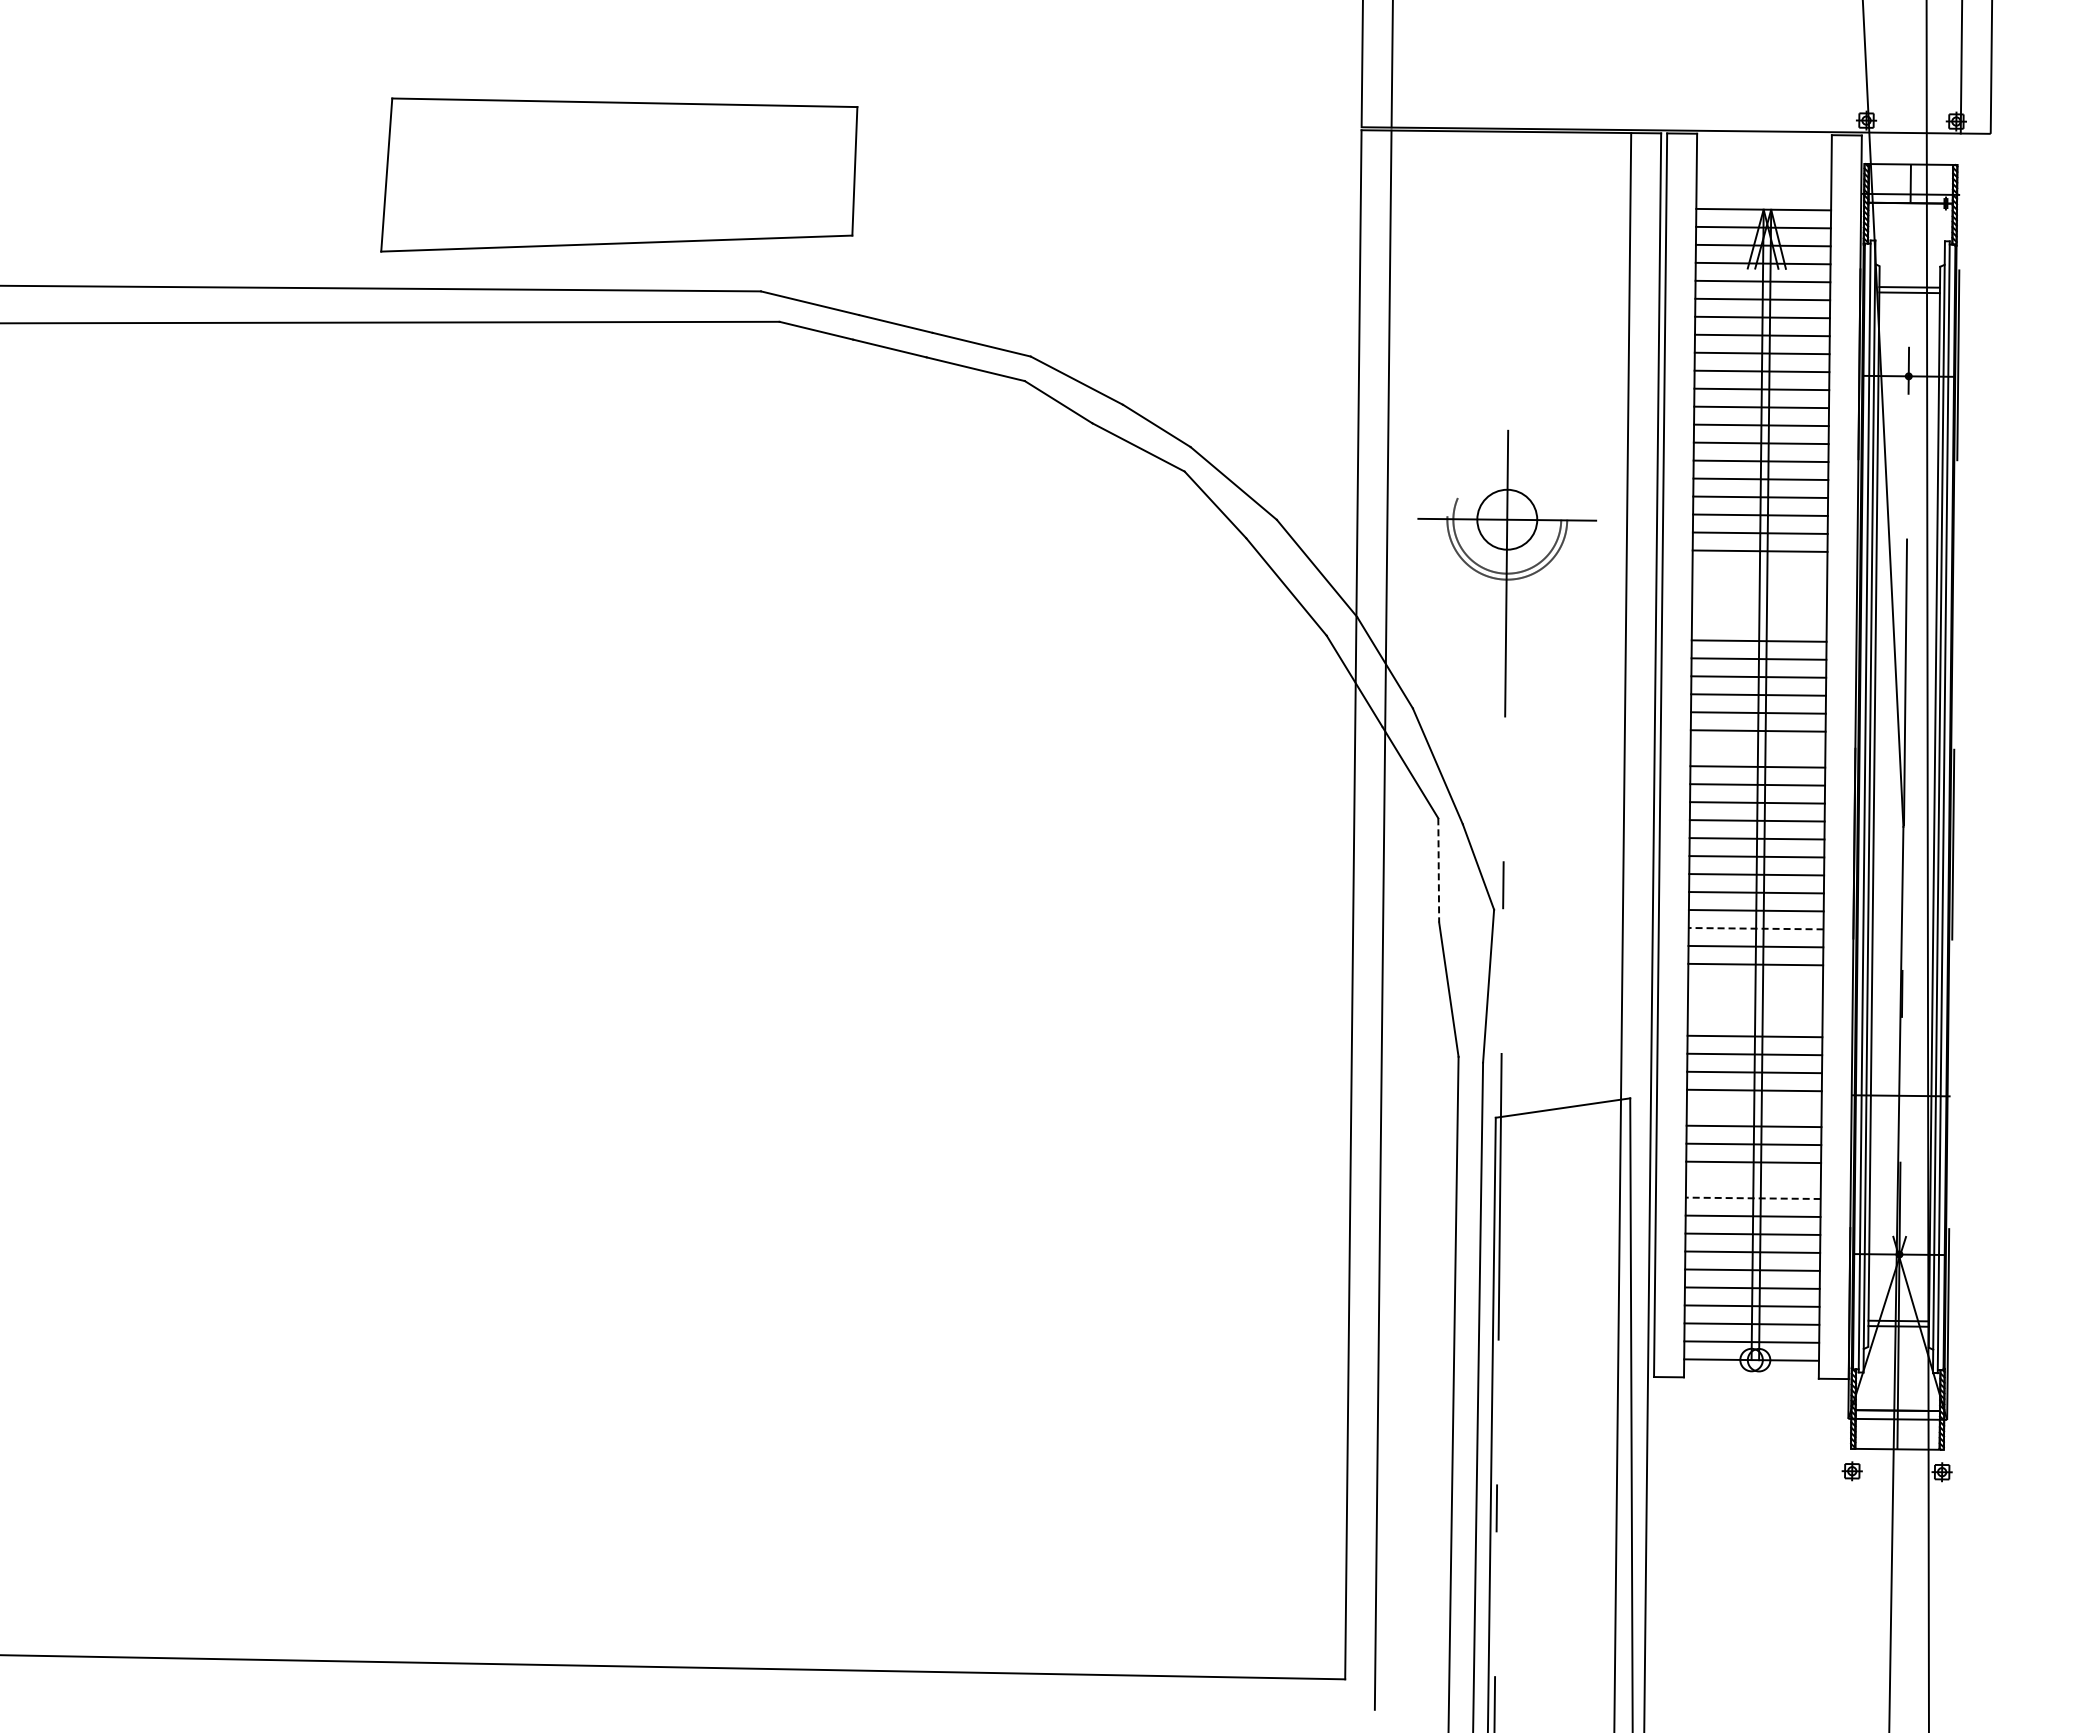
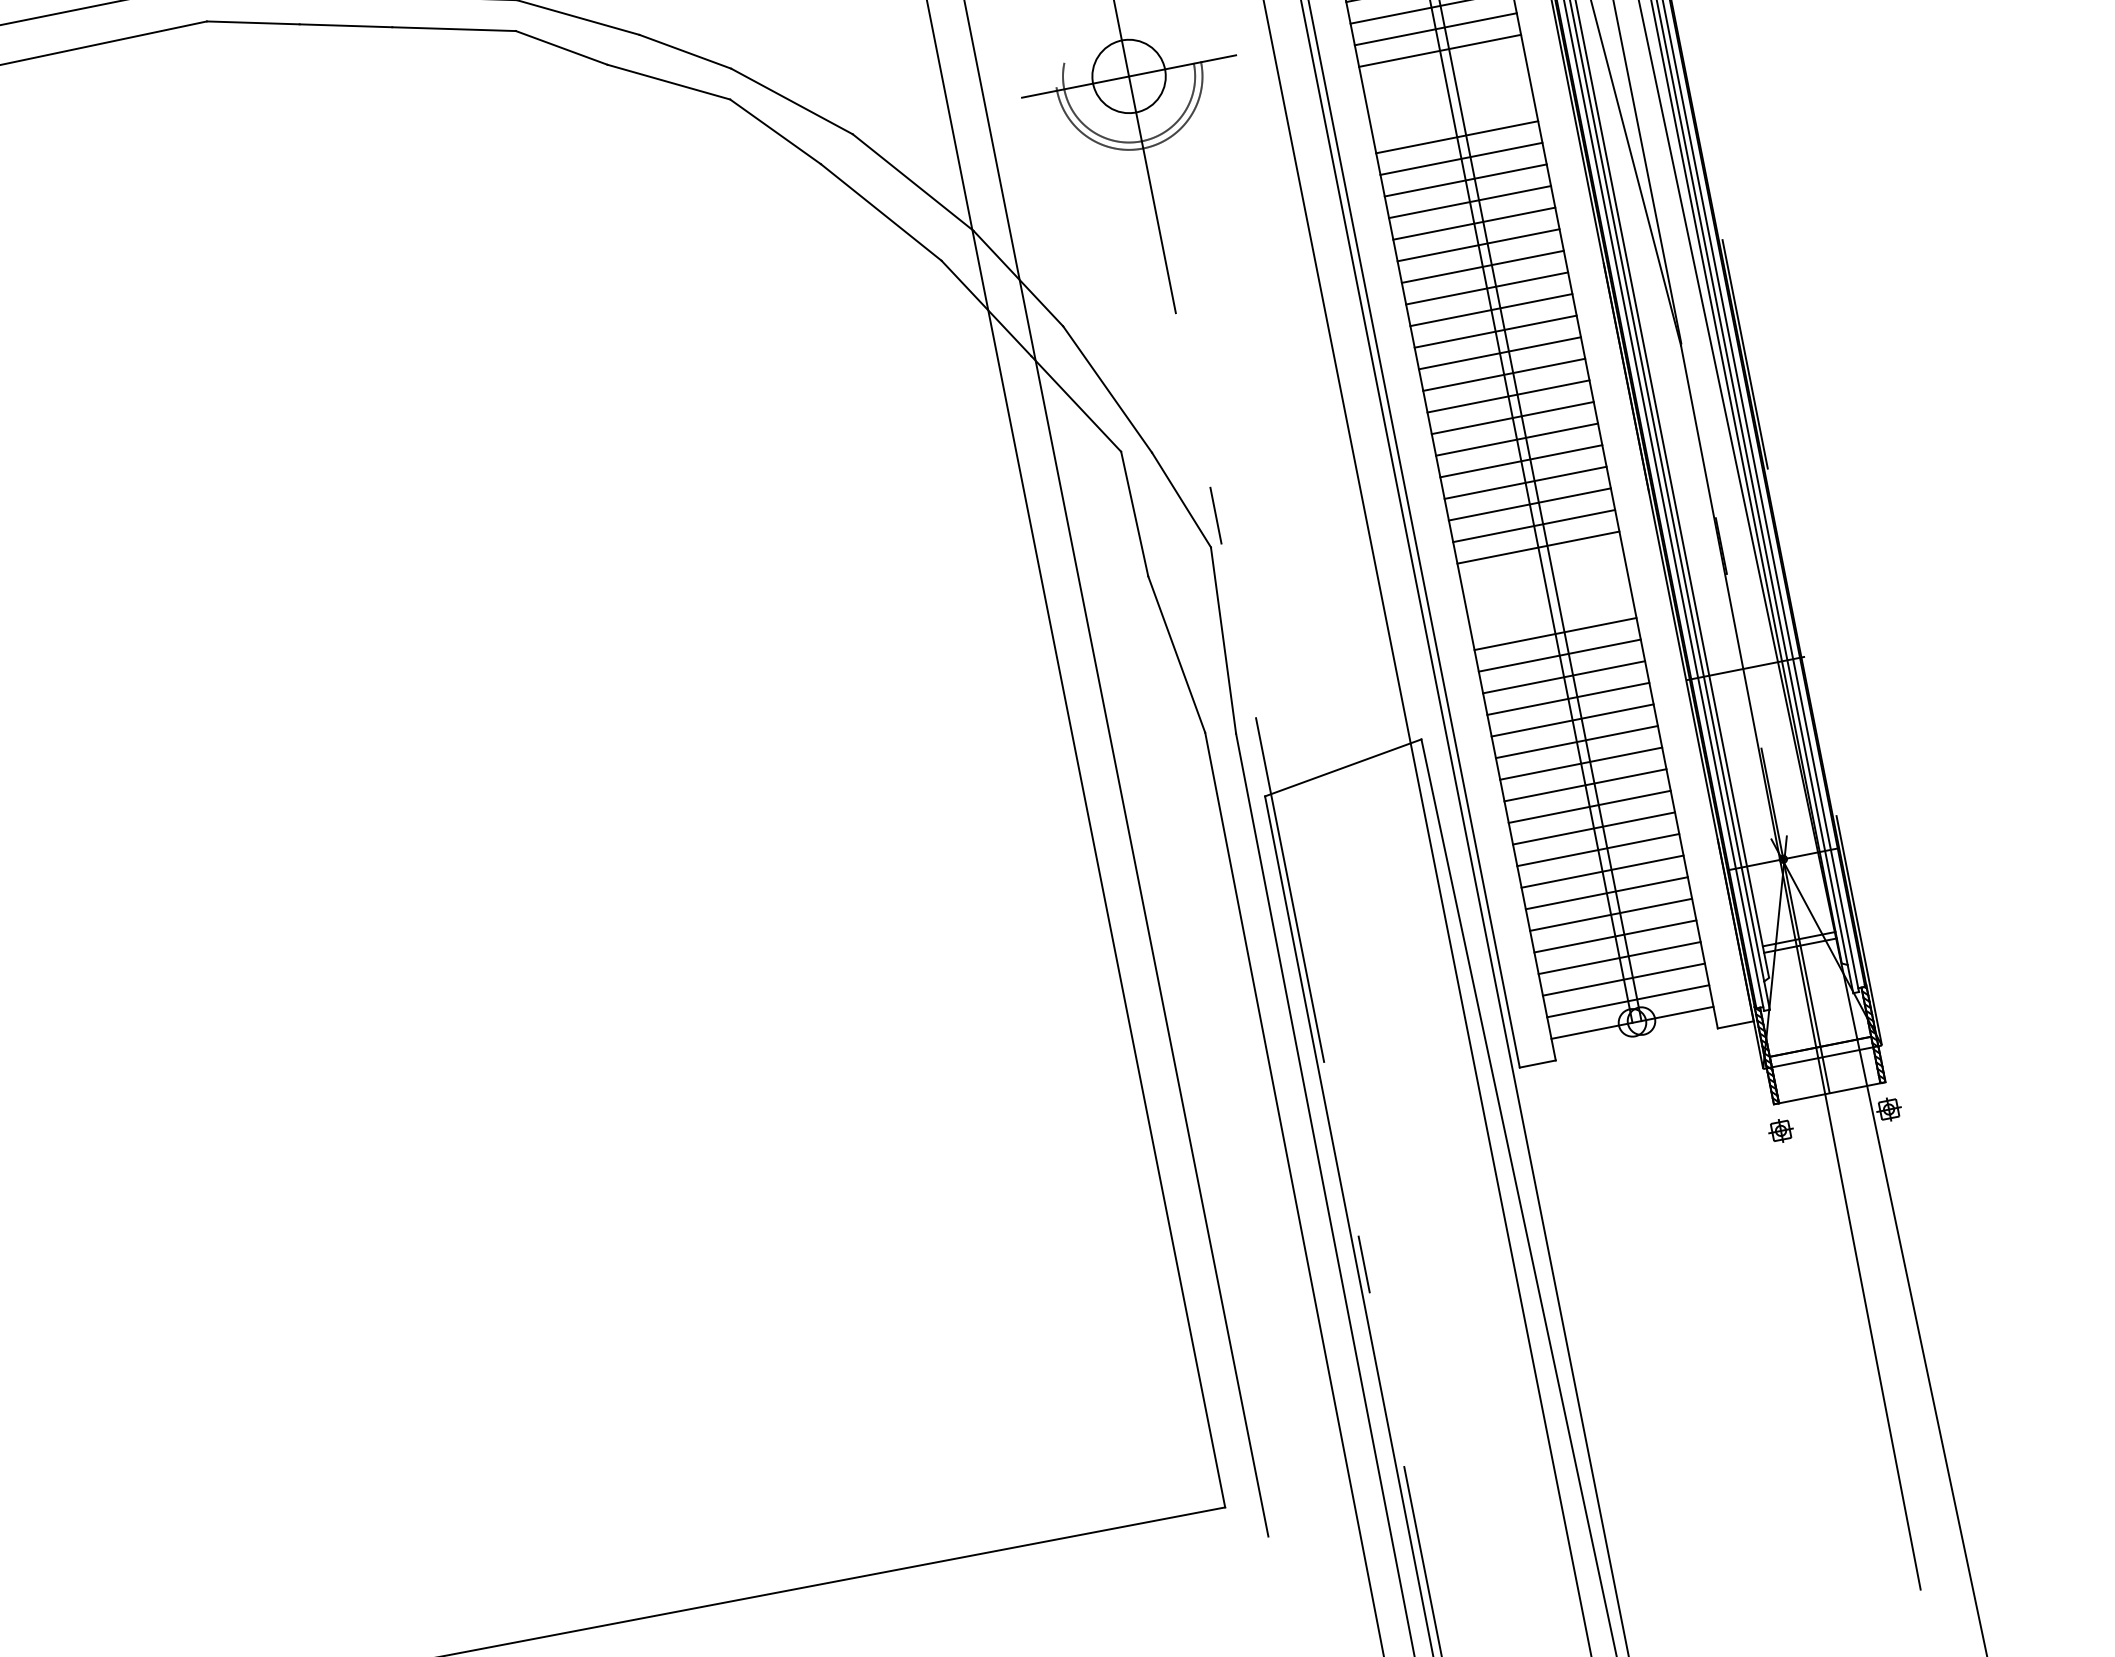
line: (1758, 622) -> (1456, 136), added
line: (1757, 748) -> (1486, 288), added
line: (1438, 870) -> (1134, 514), dashed -> solid
line: (1755, 928) -> (1529, 504), dashed -> solid
line: (1753, 1108) -> (1571, 720), added
line: (1753, 1180) -> (1589, 807), added
line: (1752, 1198) -> (1593, 828), dashed -> solid

